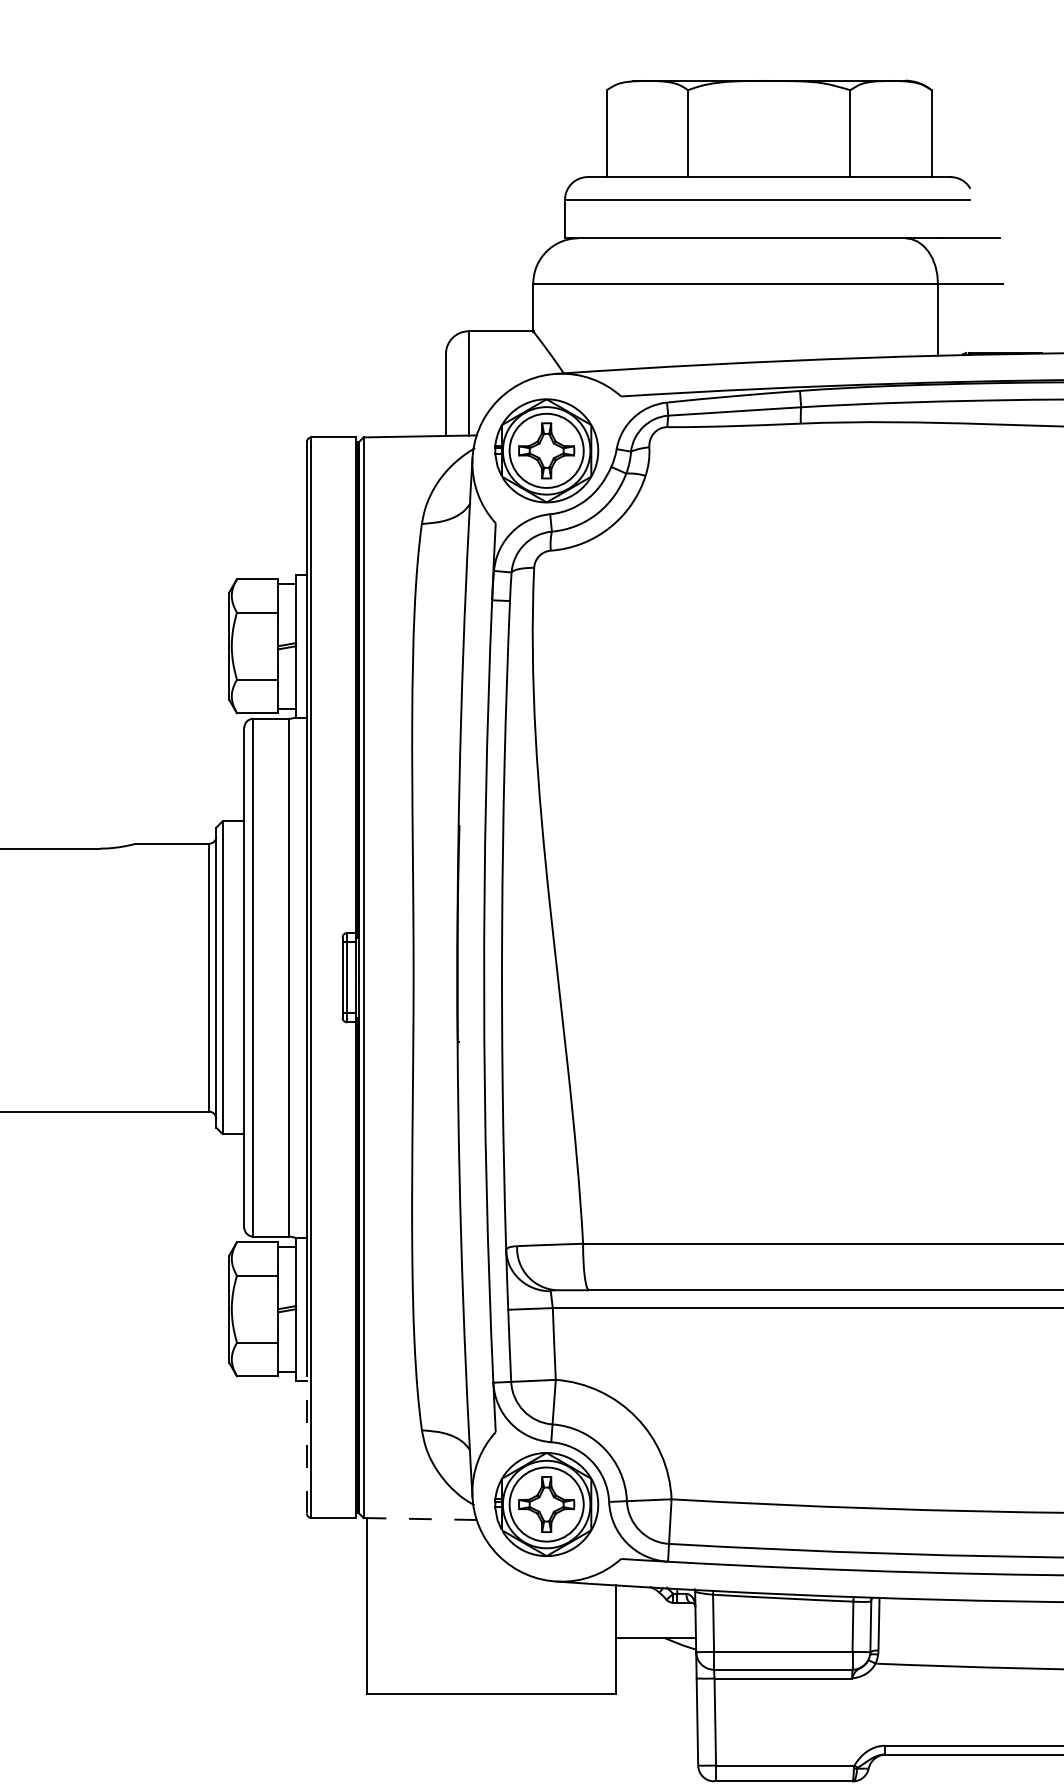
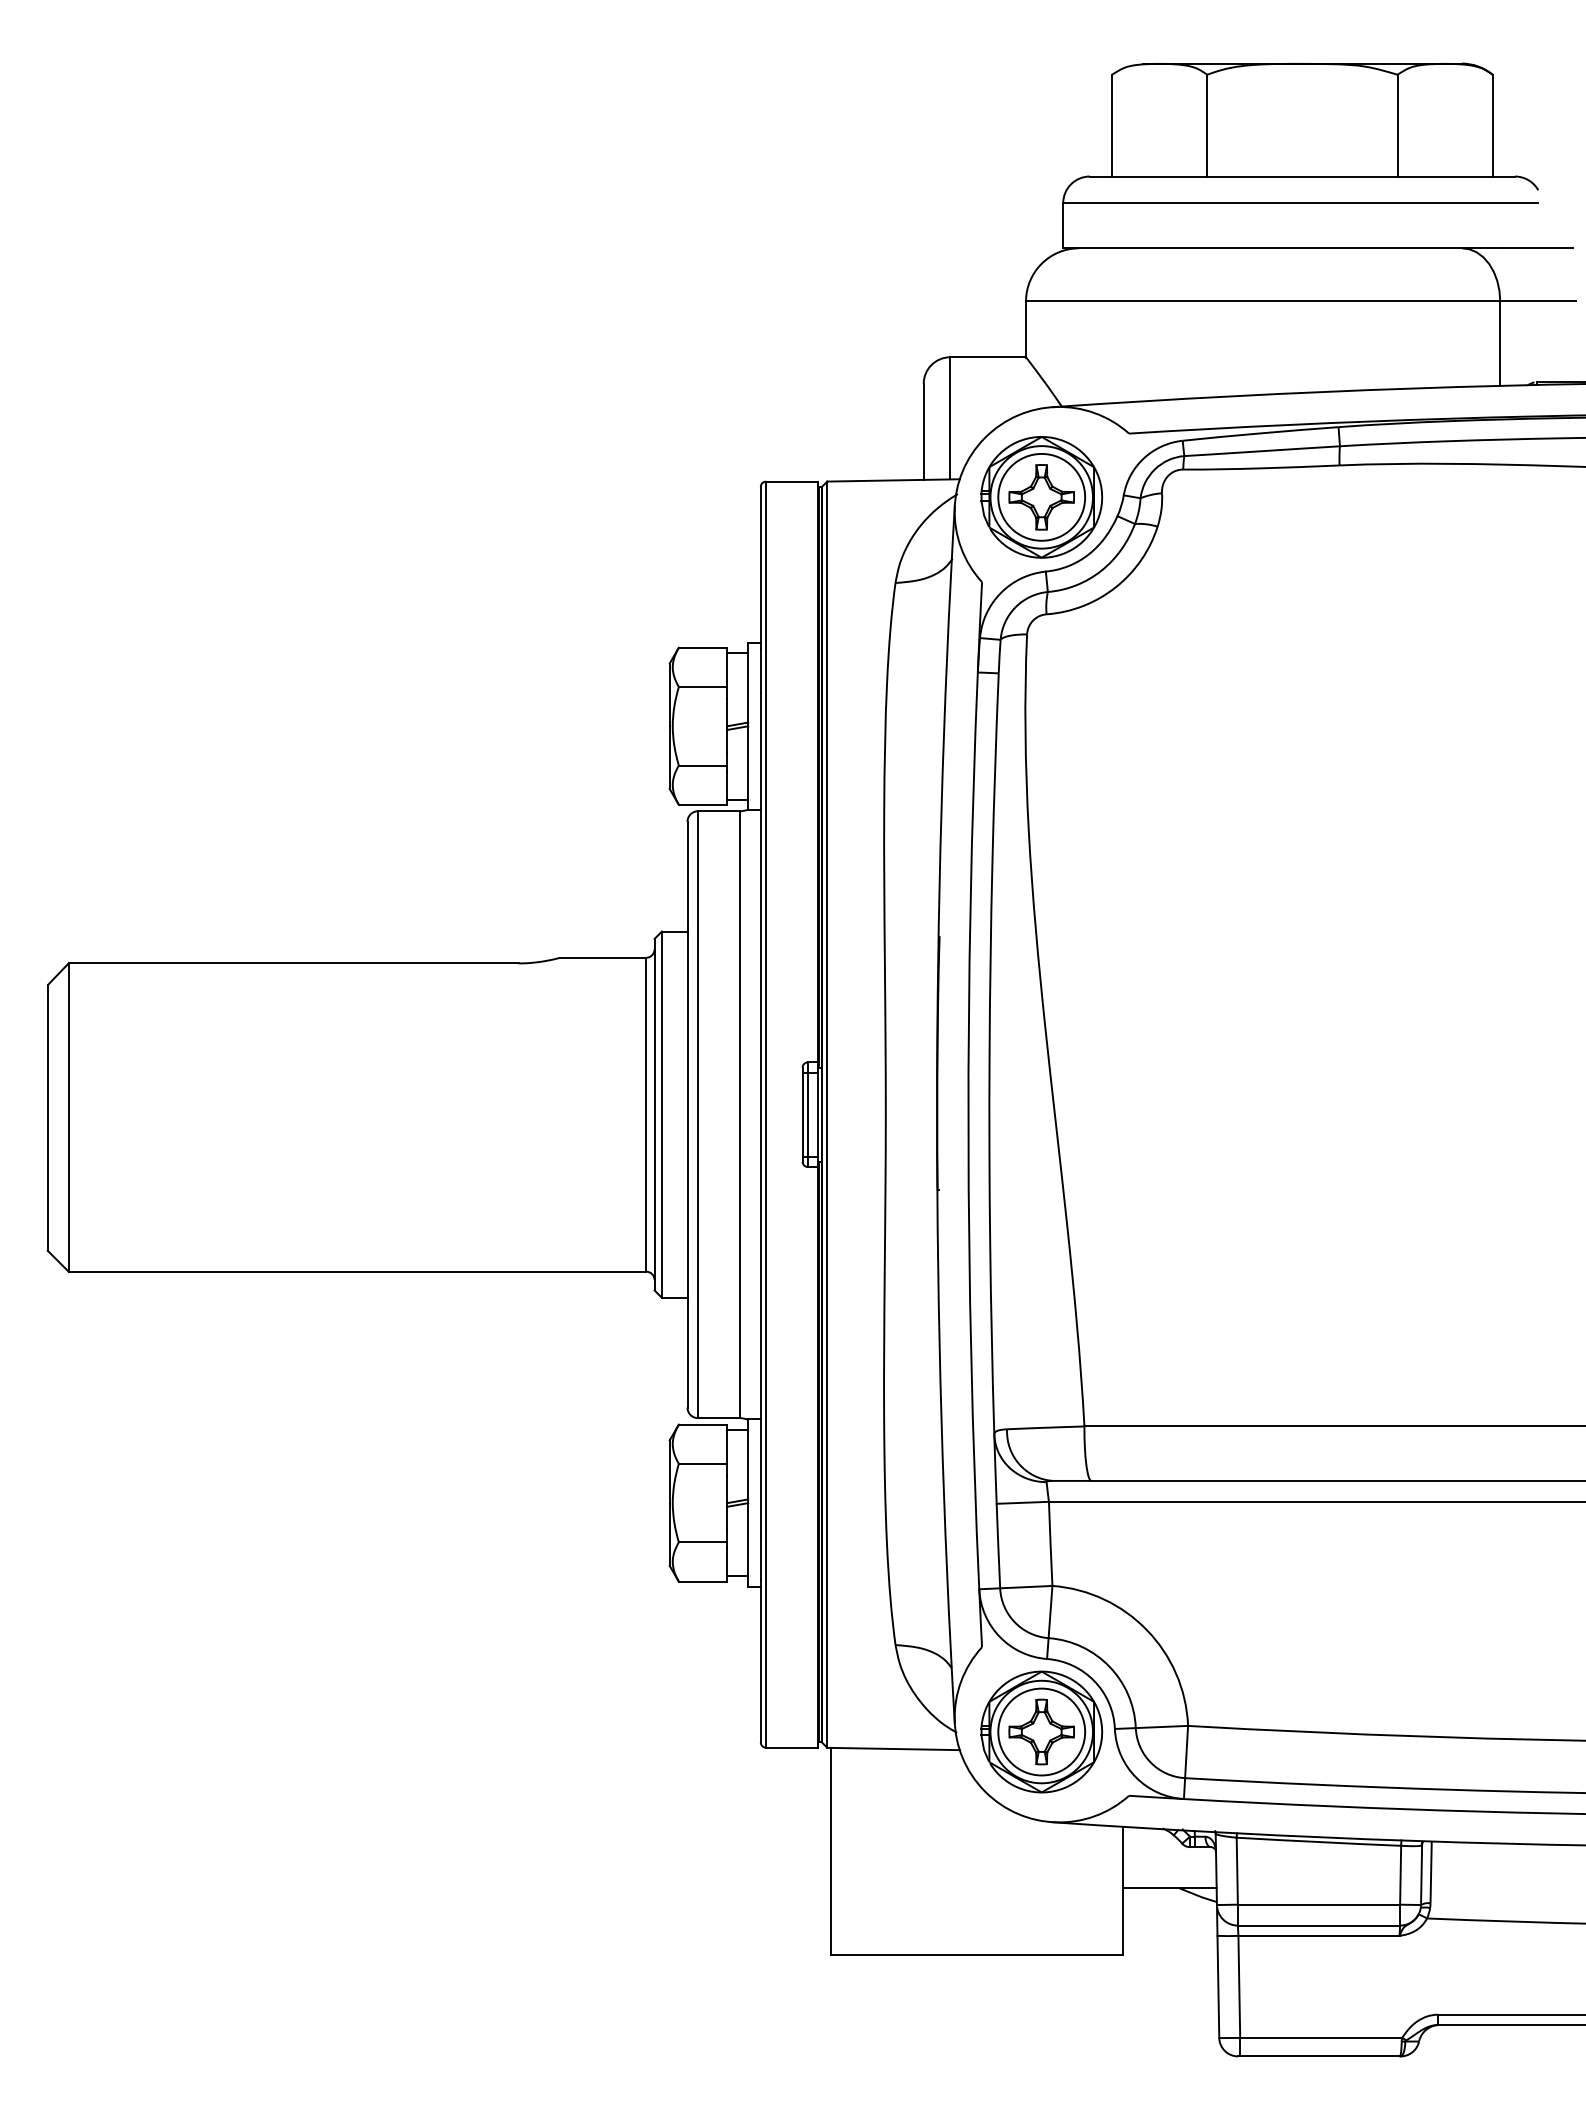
line: (306, 1443) -> (760, 1660), dashed -> solid
line: (421, 1519) -> (894, 1749), dashed -> solid

